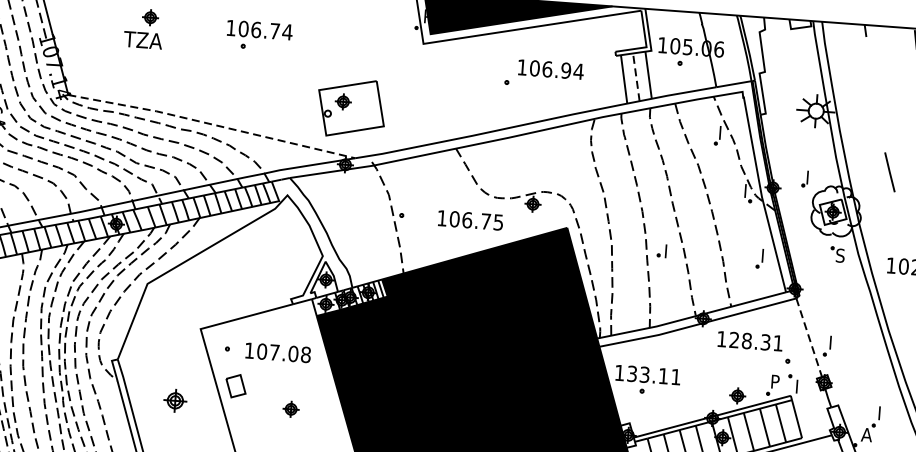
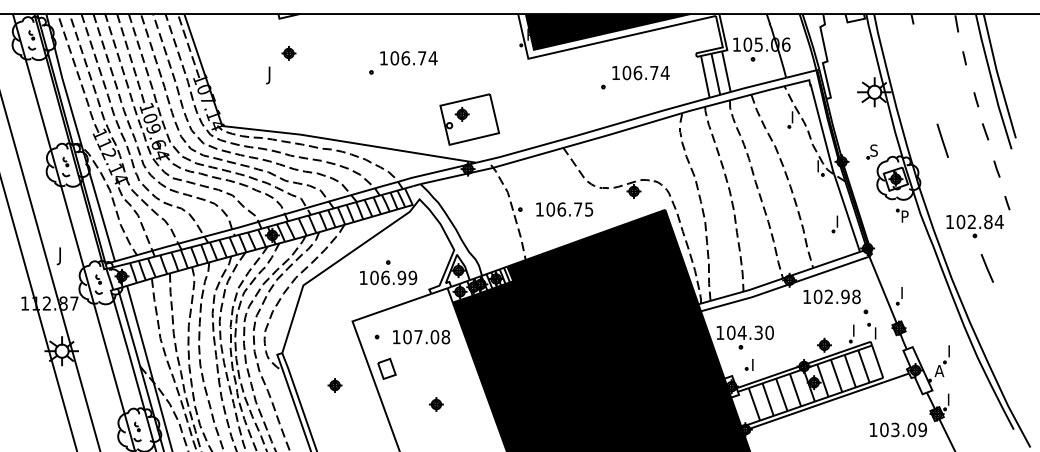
text: (259, 30) -> (408, 58), moved
text: (142, 42) -> (283, 75), TZA -> J
text: (566, 70) -> (654, 72), 106.94 -> 106.74
line: (636, 76) -> (715, 73), dashed -> solid
line: (212, 124) -> (349, 142), dashed -> solid
text: (809, 177) -> (873, 150), I -> S
text: (470, 220) -> (564, 209), moved
part: (661, 250) -> (748, 364), moved
text: (839, 255) -> (904, 216), S -> P
part: (245, 276) -> (388, 272), added
line: (809, 338) -> (883, 290), dashed -> solid
text: (755, 341) -> (836, 296), 128.31 -> 102.98
text: (654, 375) -> (750, 332), 133.11 -> 104.30
text: (775, 378) -> (856, 327), P -> I
part: (174, 400) -> (334, 385), size x0.71
part: (291, 409) -> (436, 404), moved

